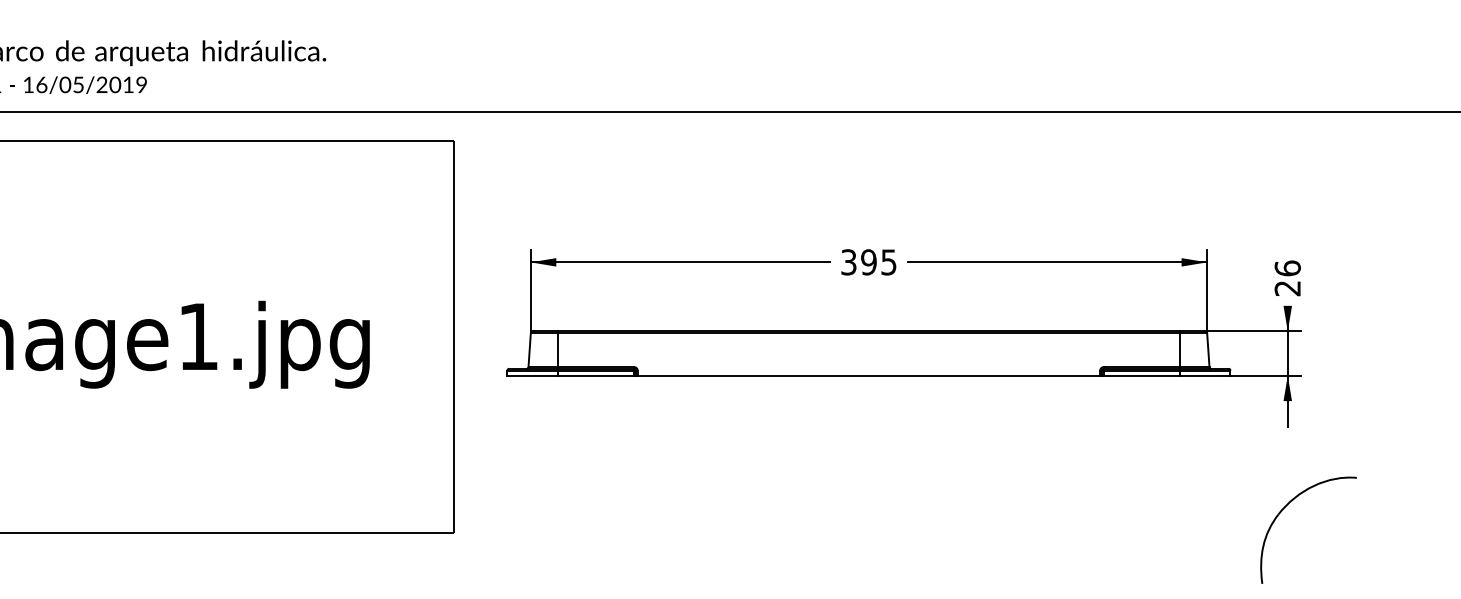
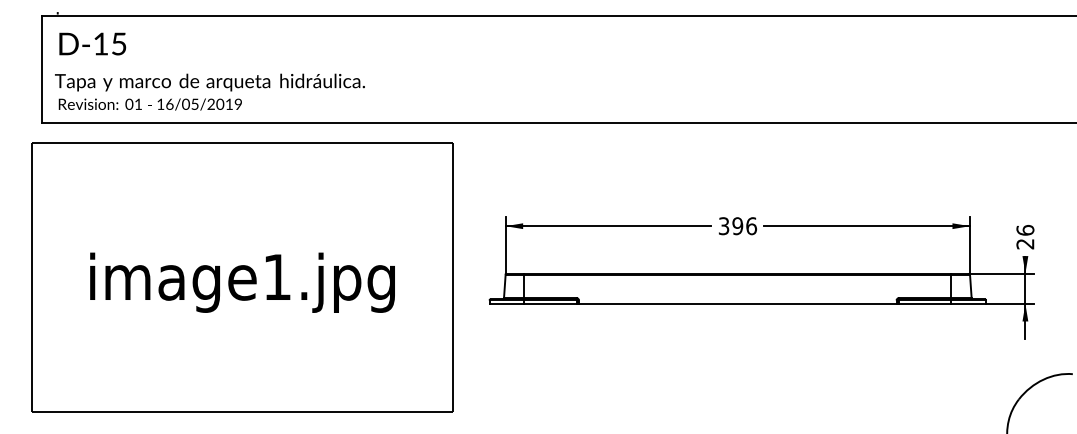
text: (888, 262) -> (751, 226), 395 -> 396

